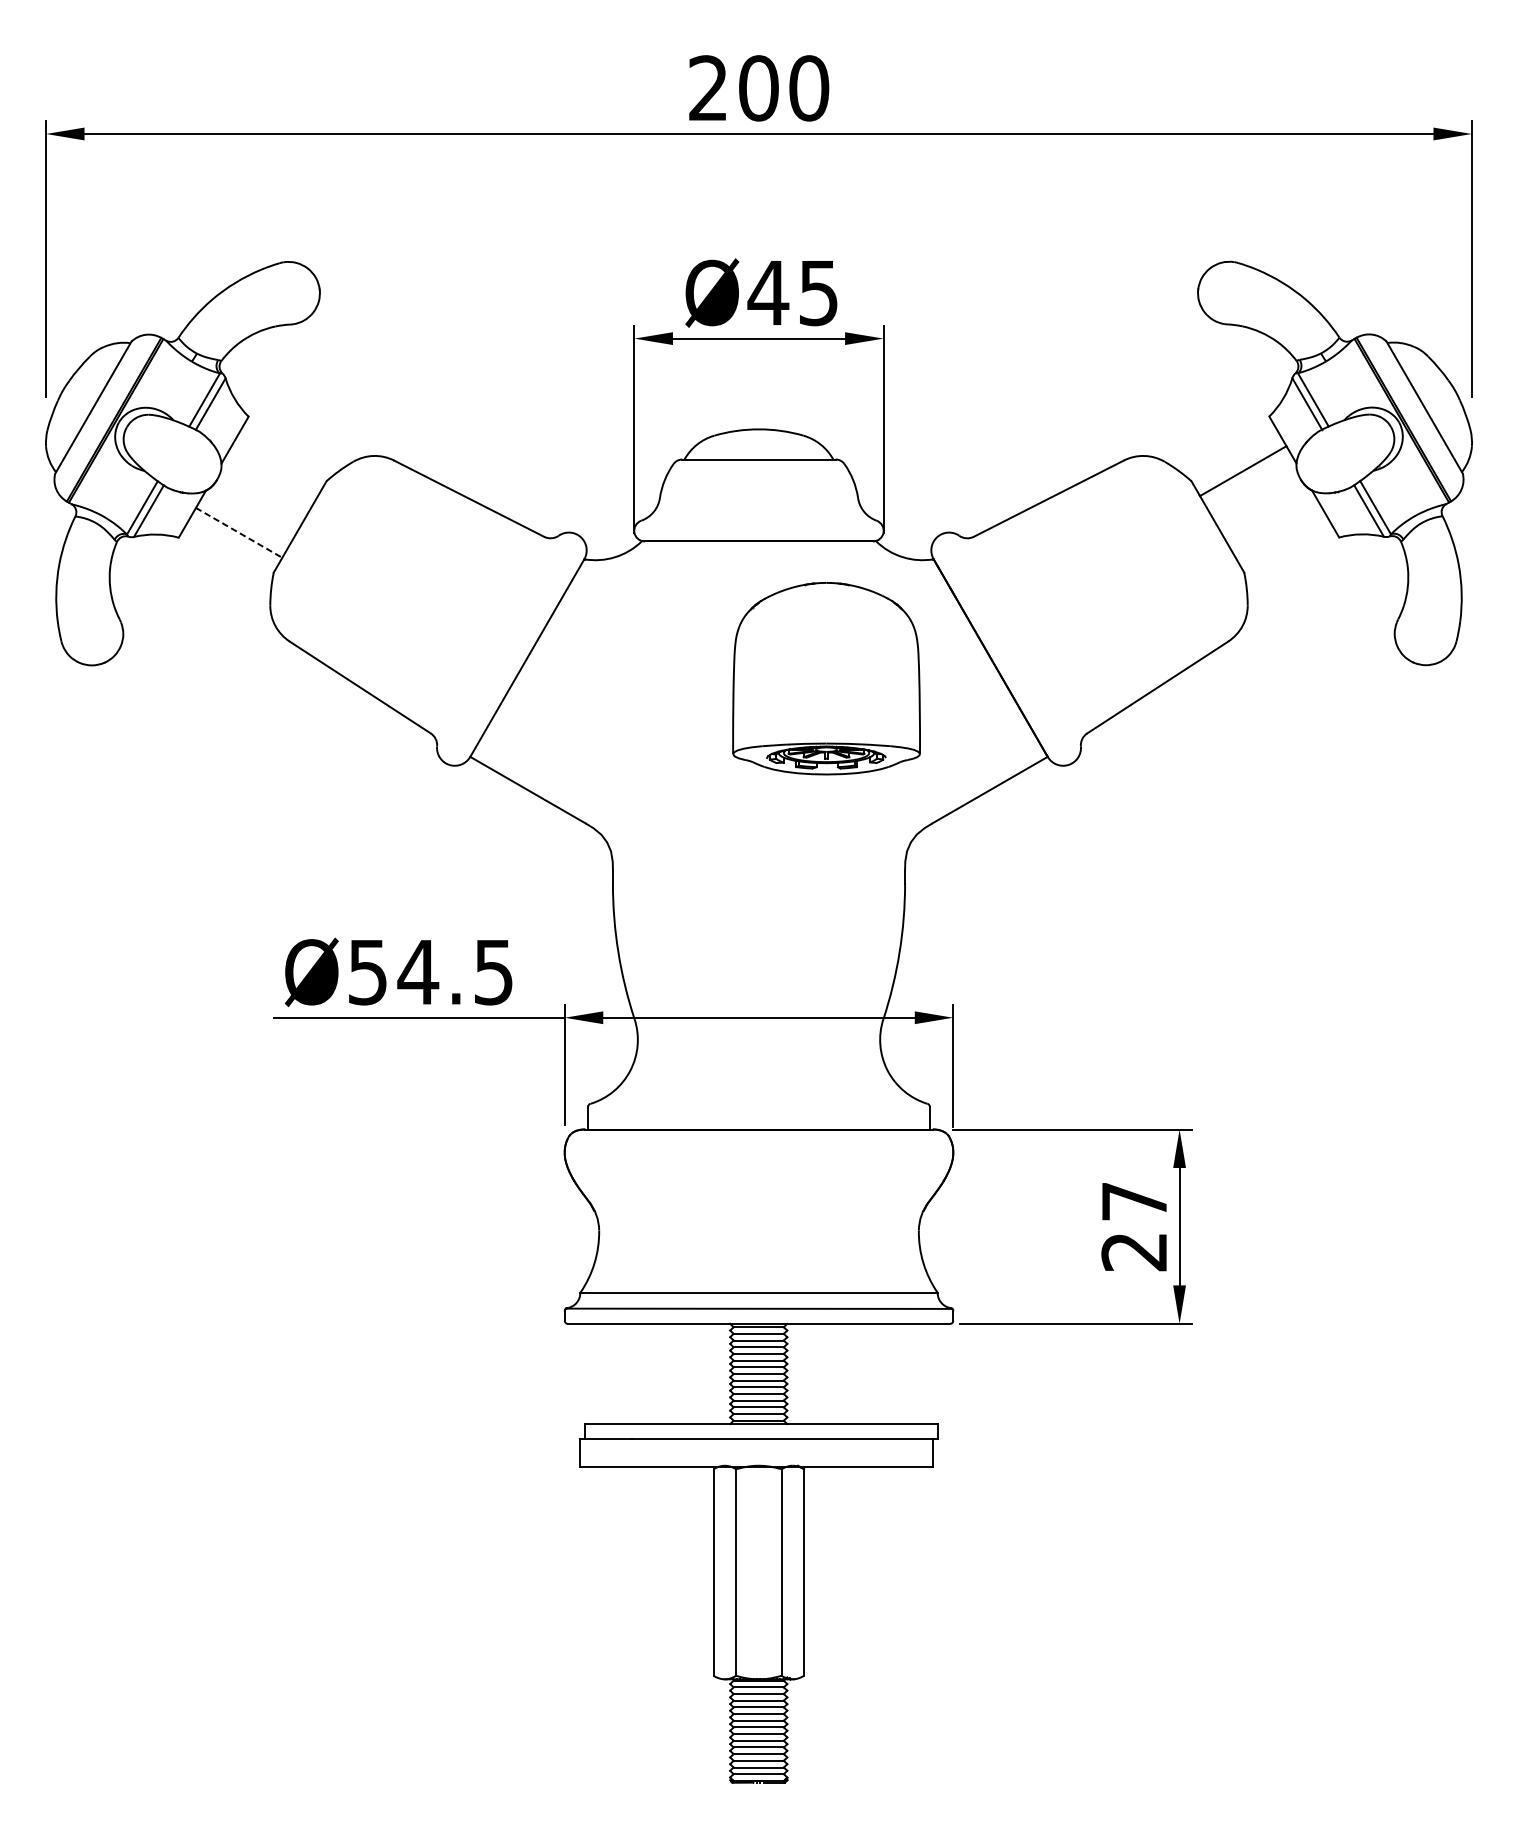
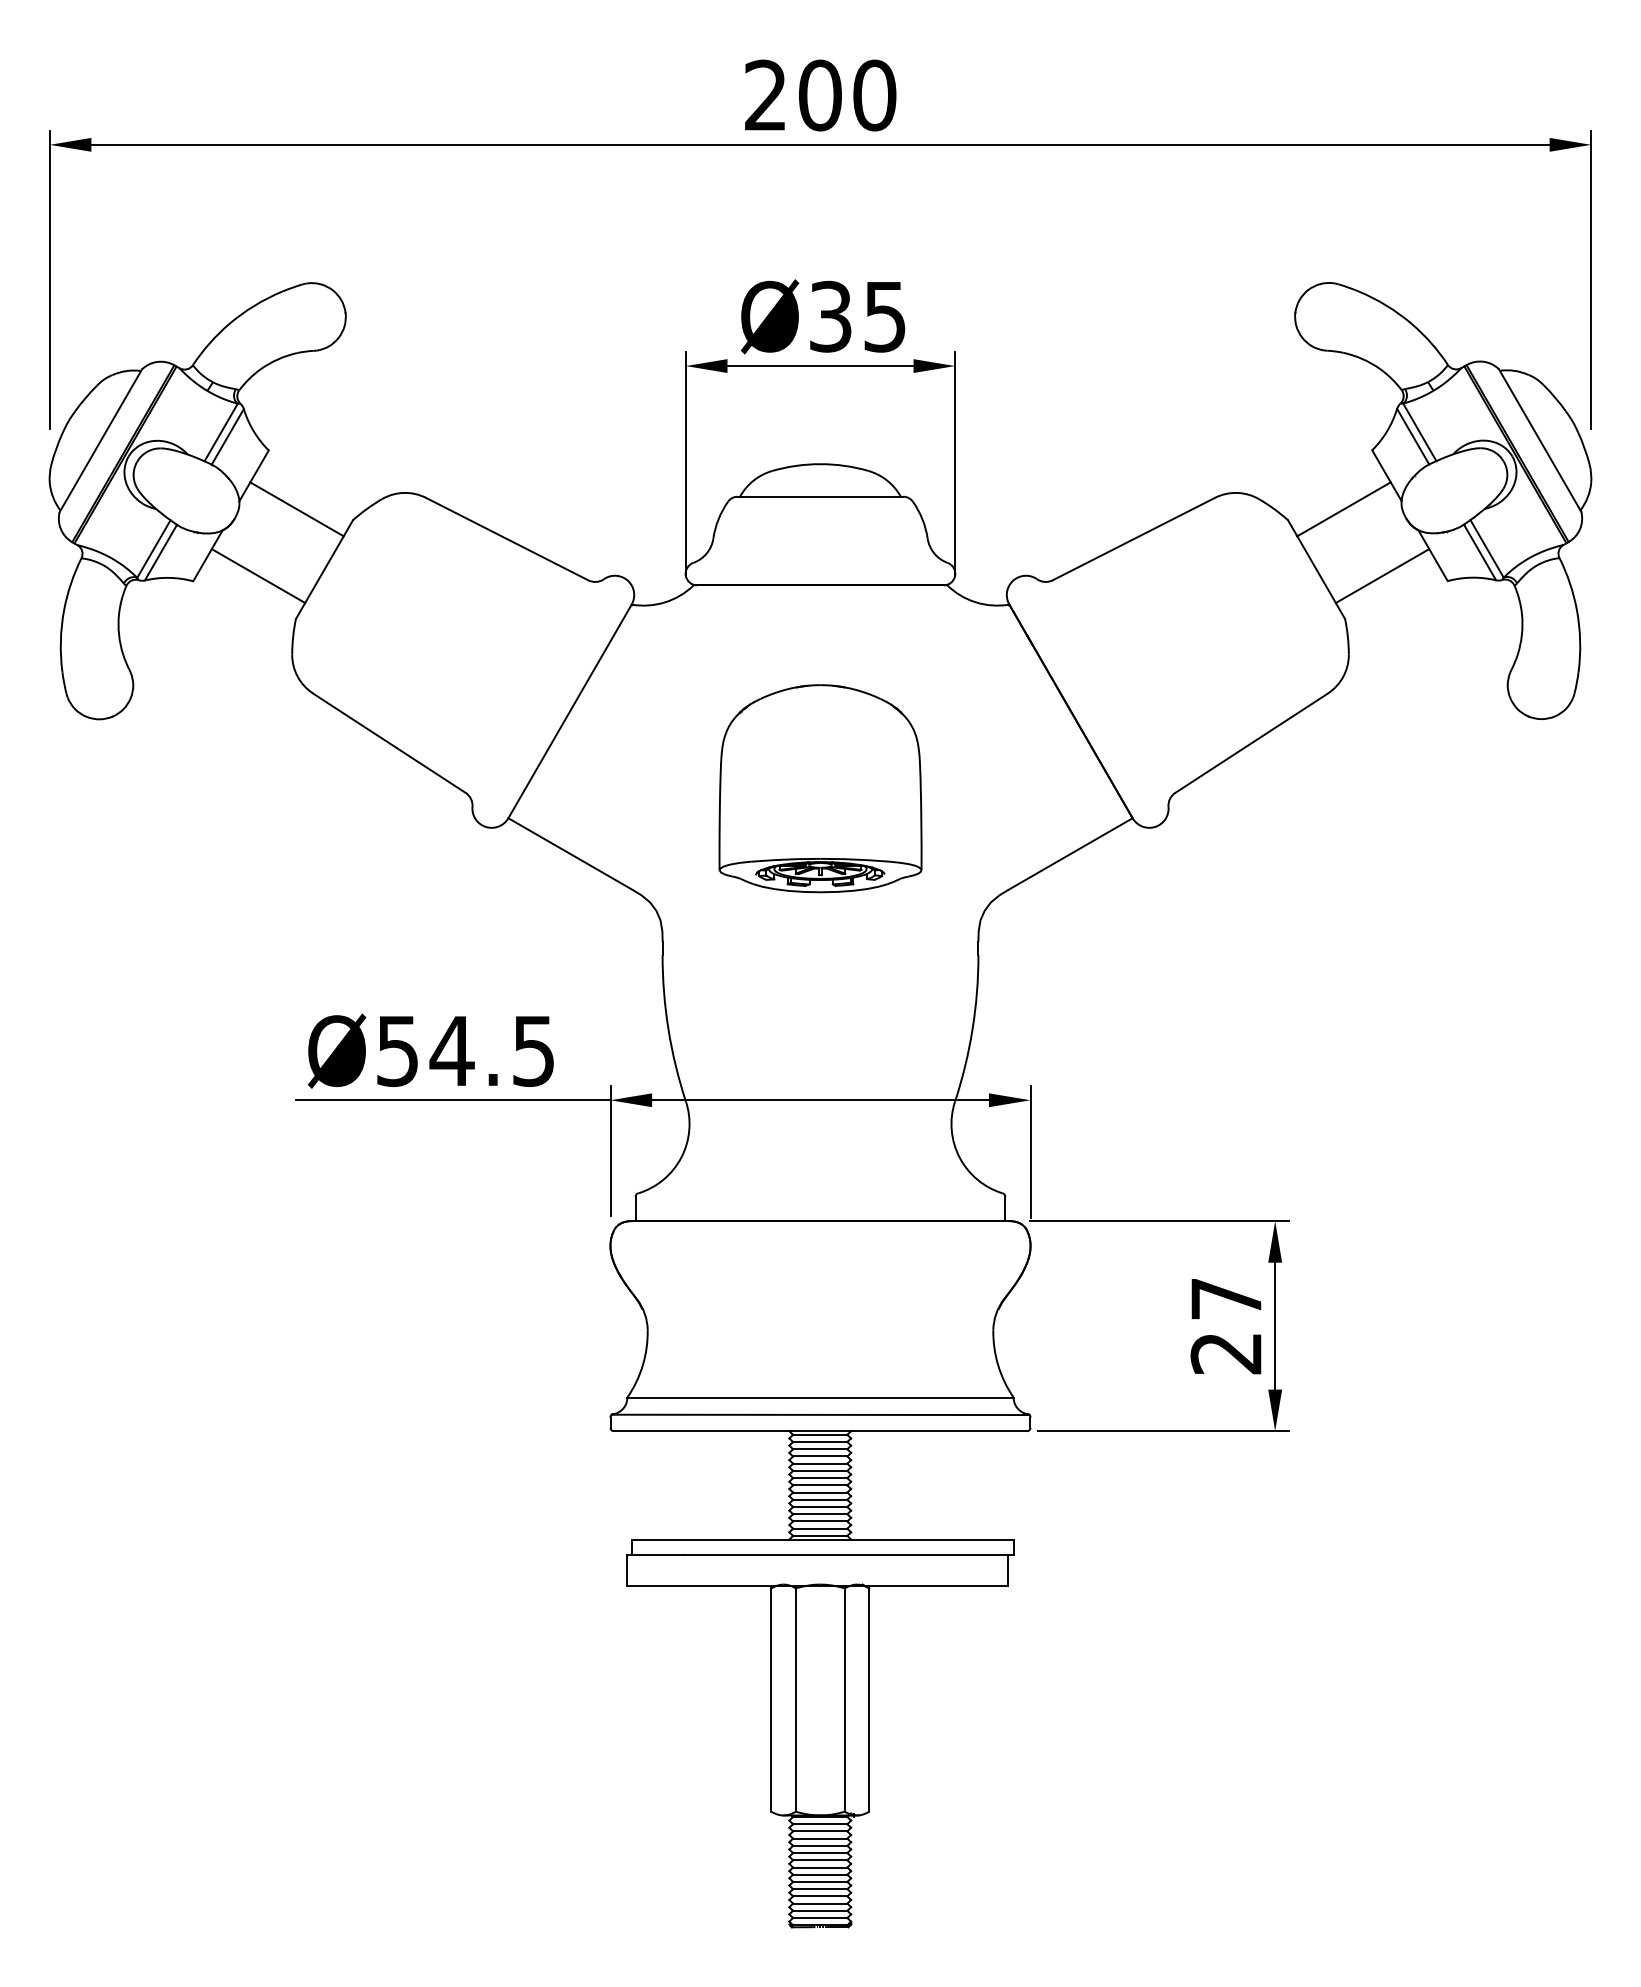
text: (768, 292) -> (830, 316), Ø45 -> Ø35
line: (274, 471) -> (296, 509), added
line: (239, 533) -> (258, 576), dashed -> solid
line: (1278, 533) -> (1382, 576), added
part: (826, 678) -> (820, 788), moved

